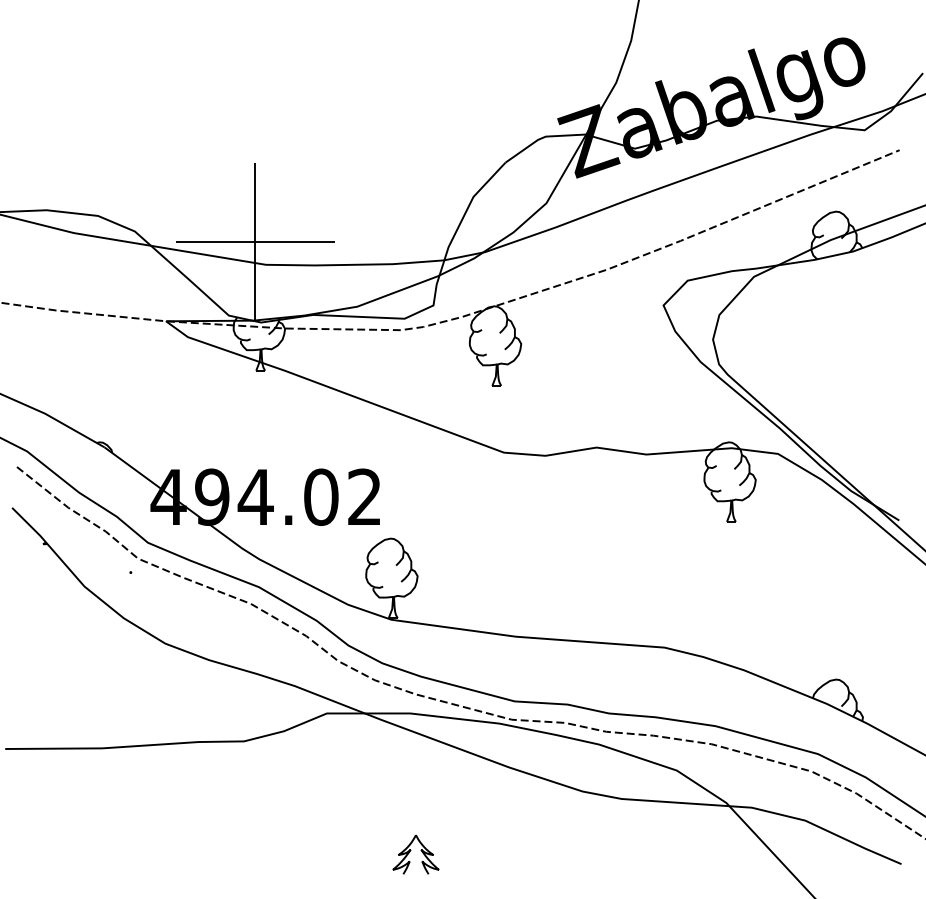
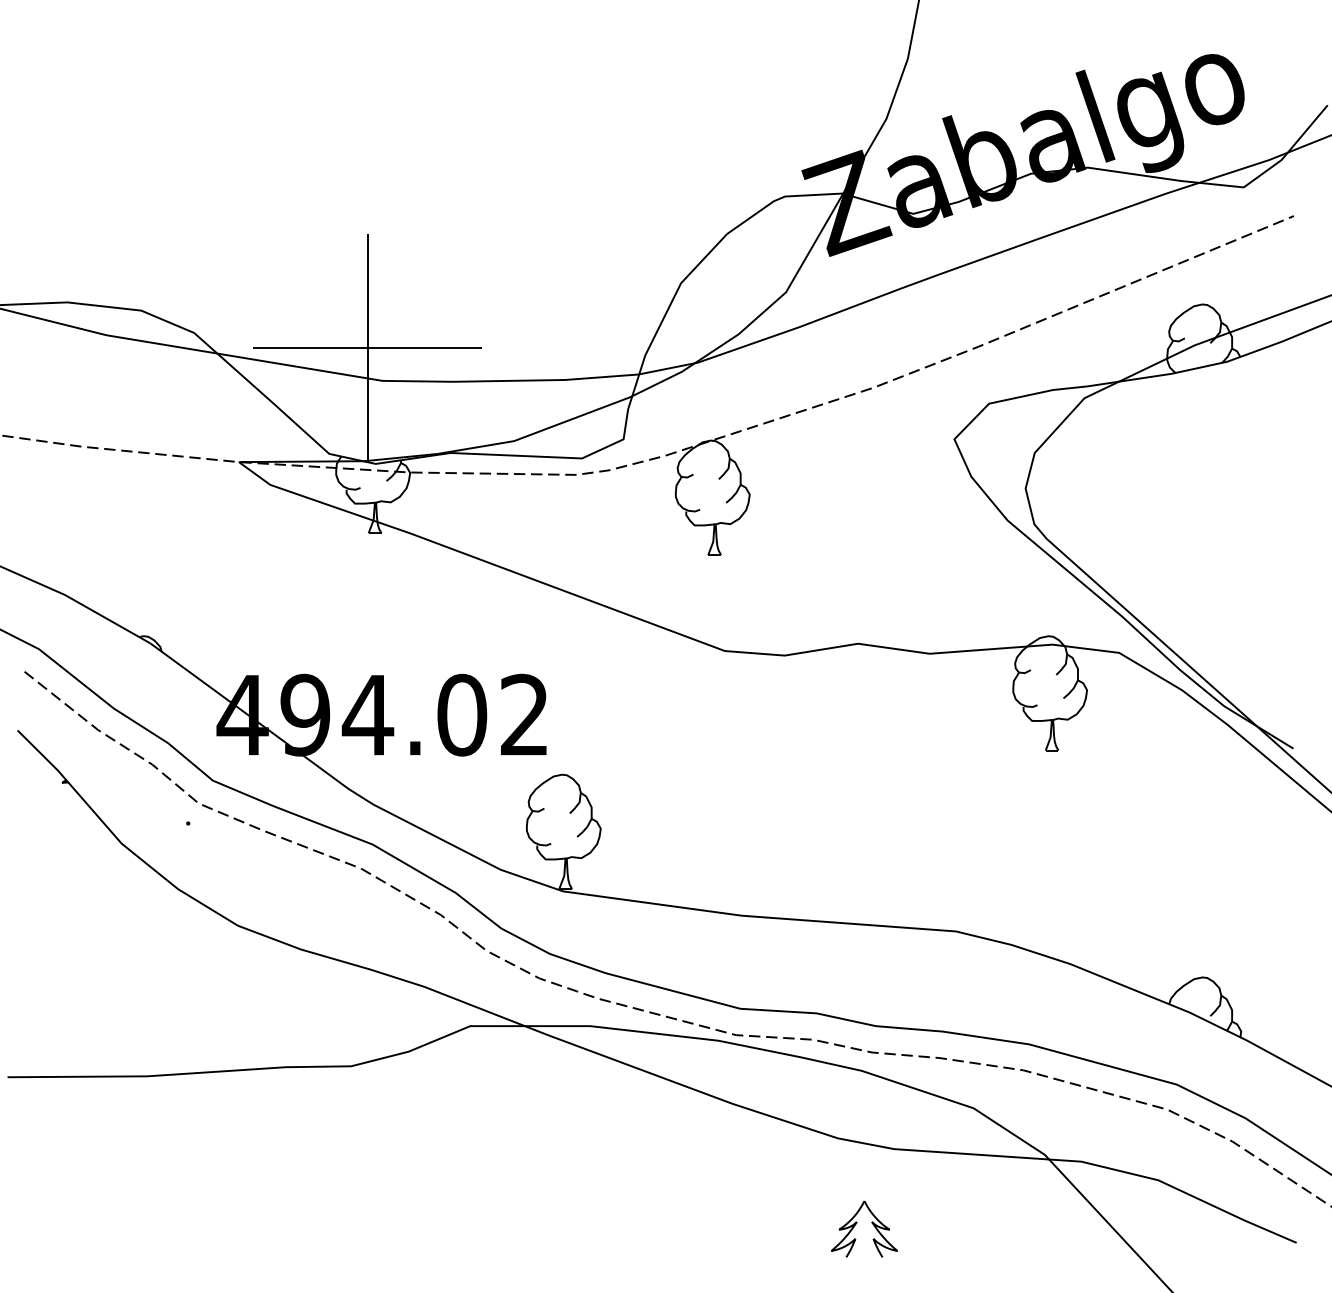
part: (415, 854) -> (863, 1228), moved

